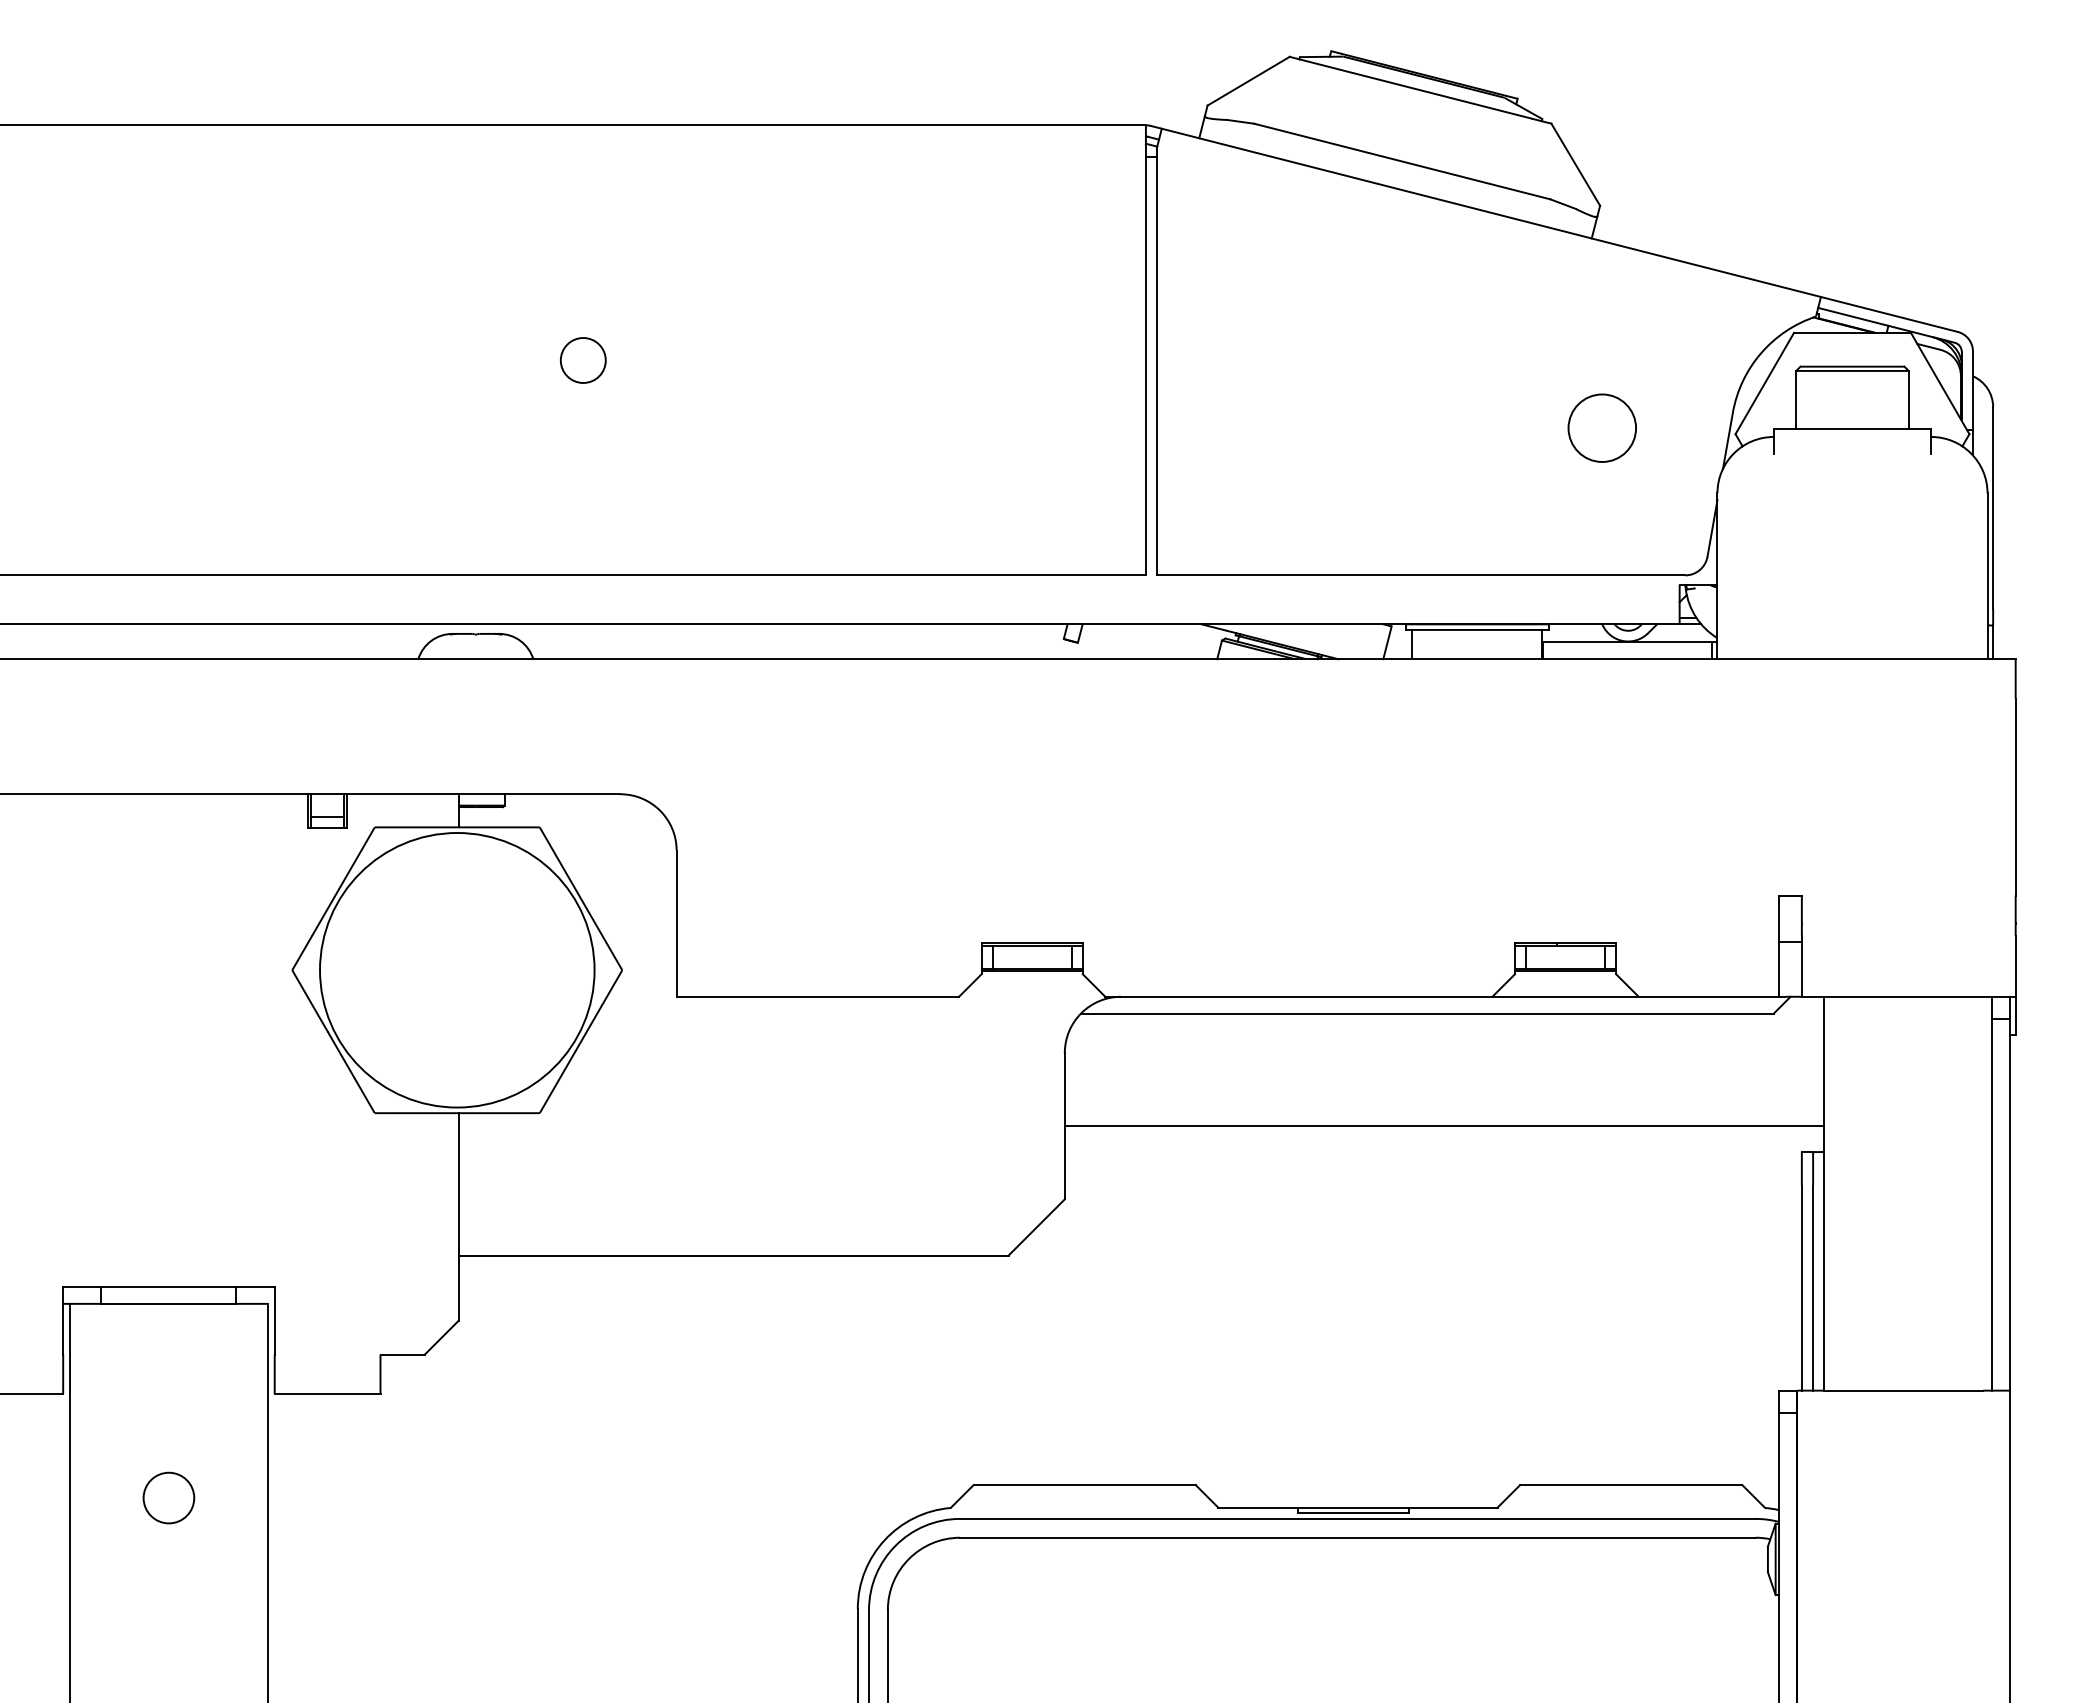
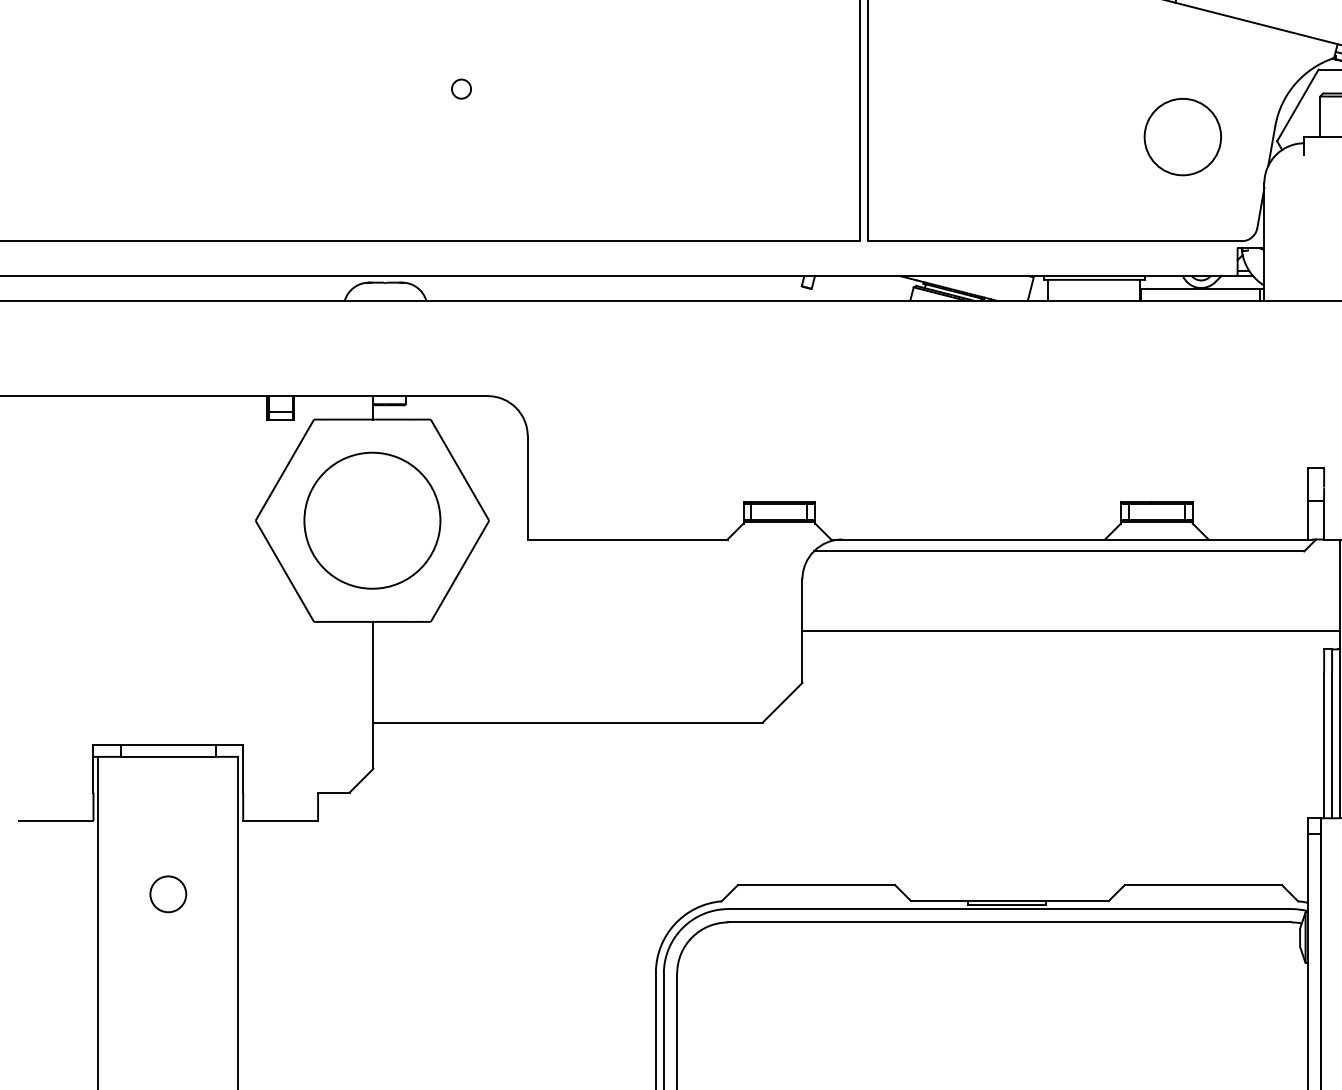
circle: (582, 360) -> (461, 89), size x0.6
circle: (1602, 427) -> (1183, 136), size x1.6
circle: (457, 970) -> (372, 520), size x0.7

